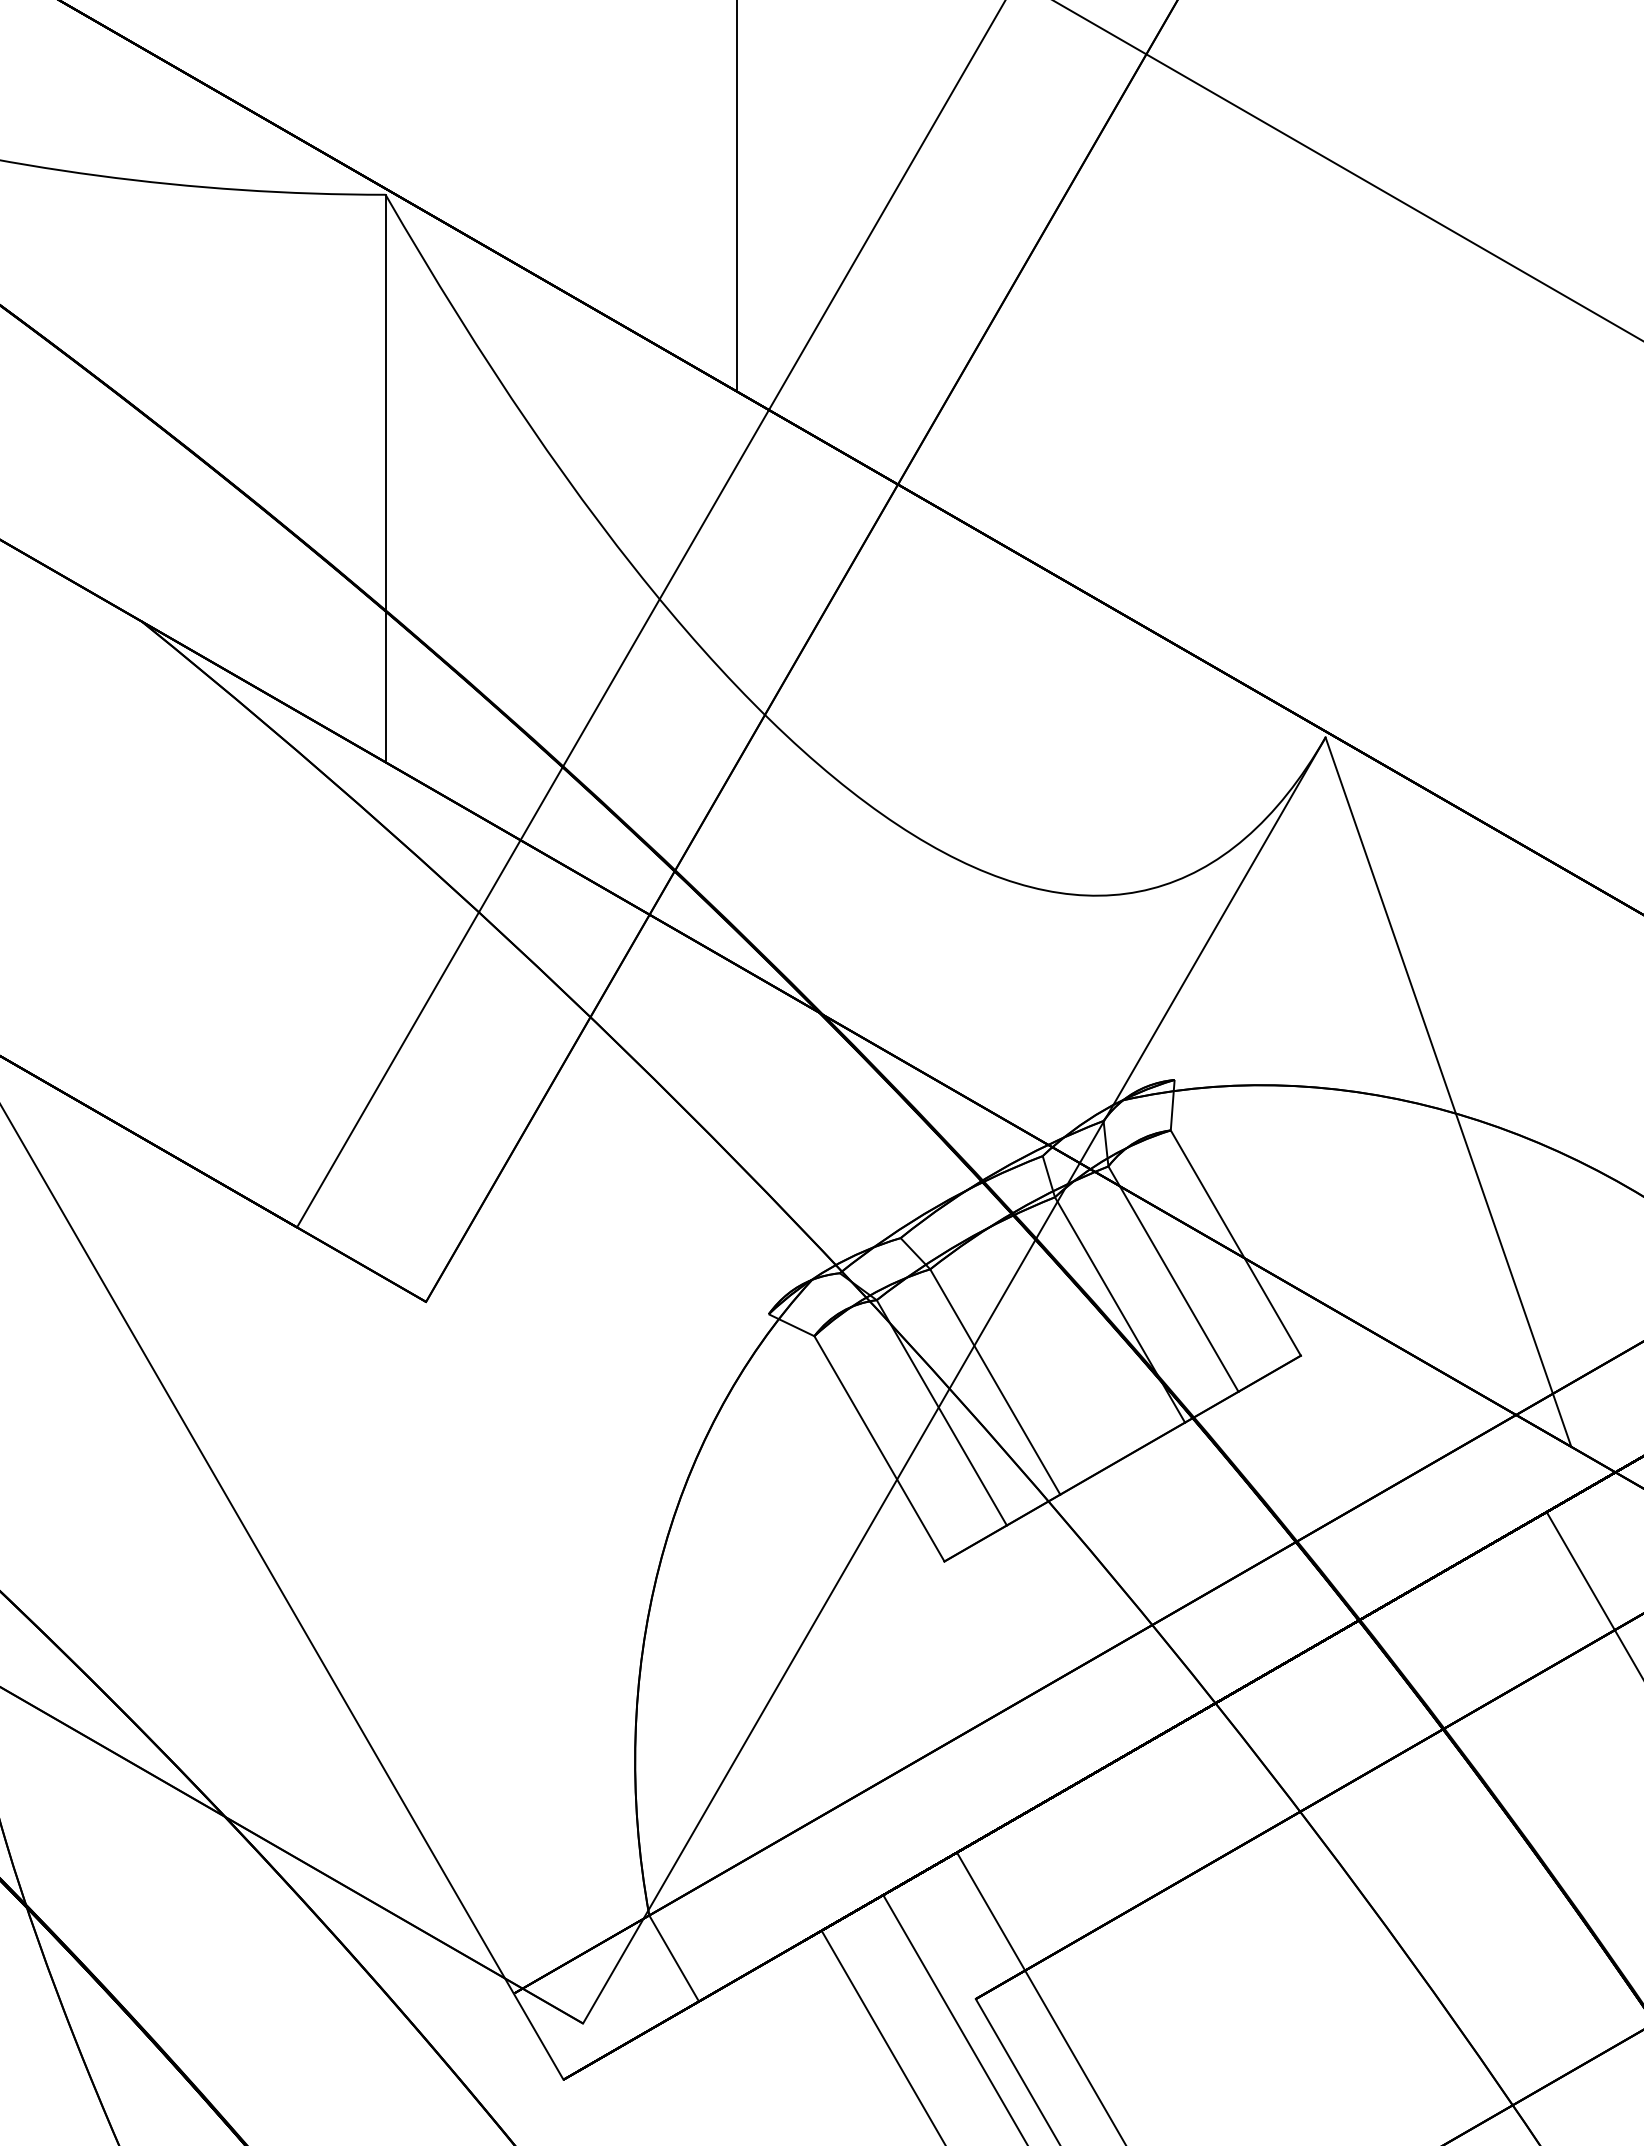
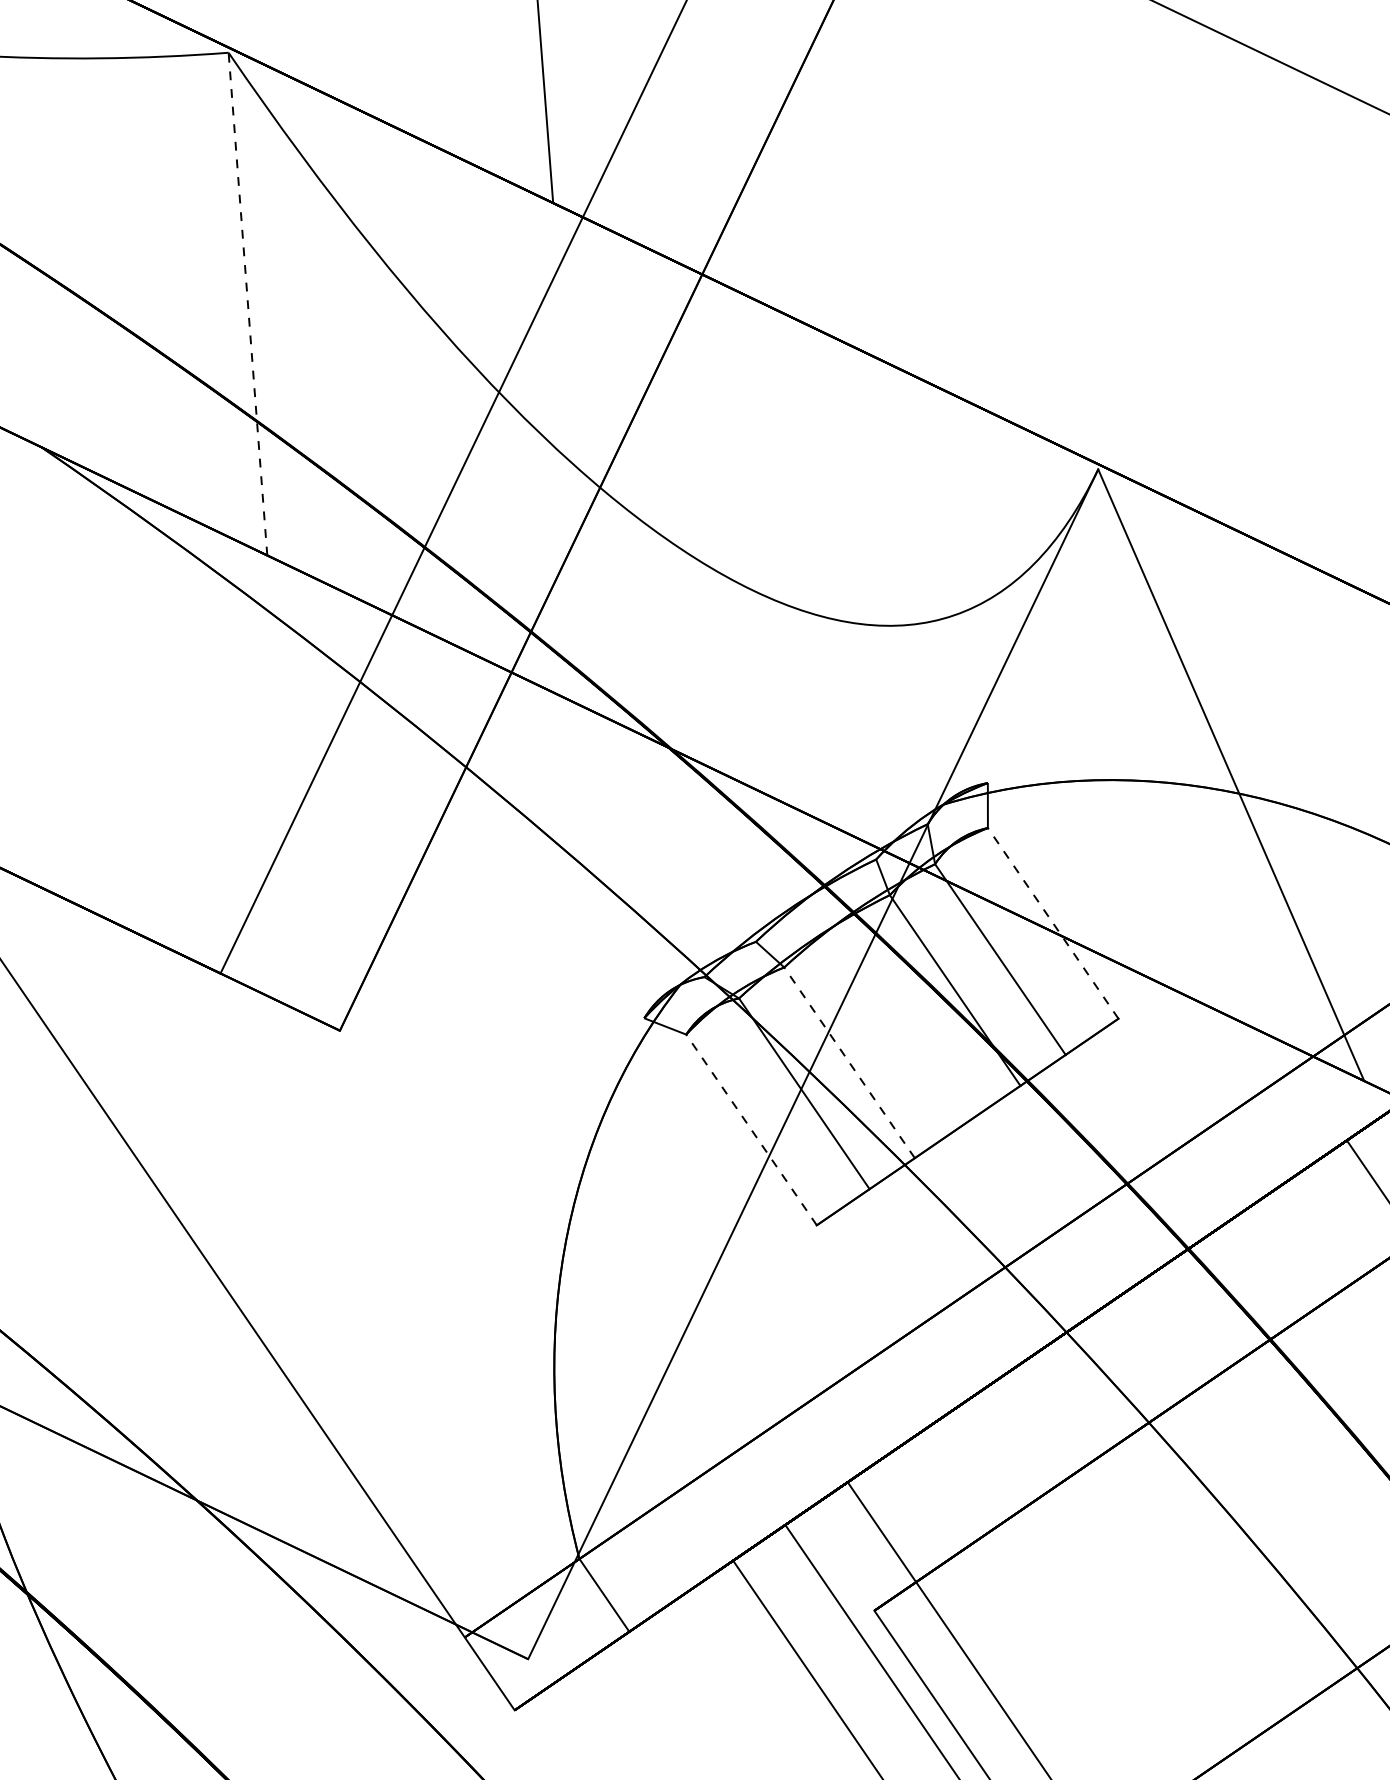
line: (385, 478) -> (247, 304), solid -> dashed
line: (1235, 1242) -> (1052, 922), solid -> dashed
line: (995, 1381) -> (849, 1062), solid -> dashed
line: (879, 1448) -> (751, 1129), solid -> dashed

